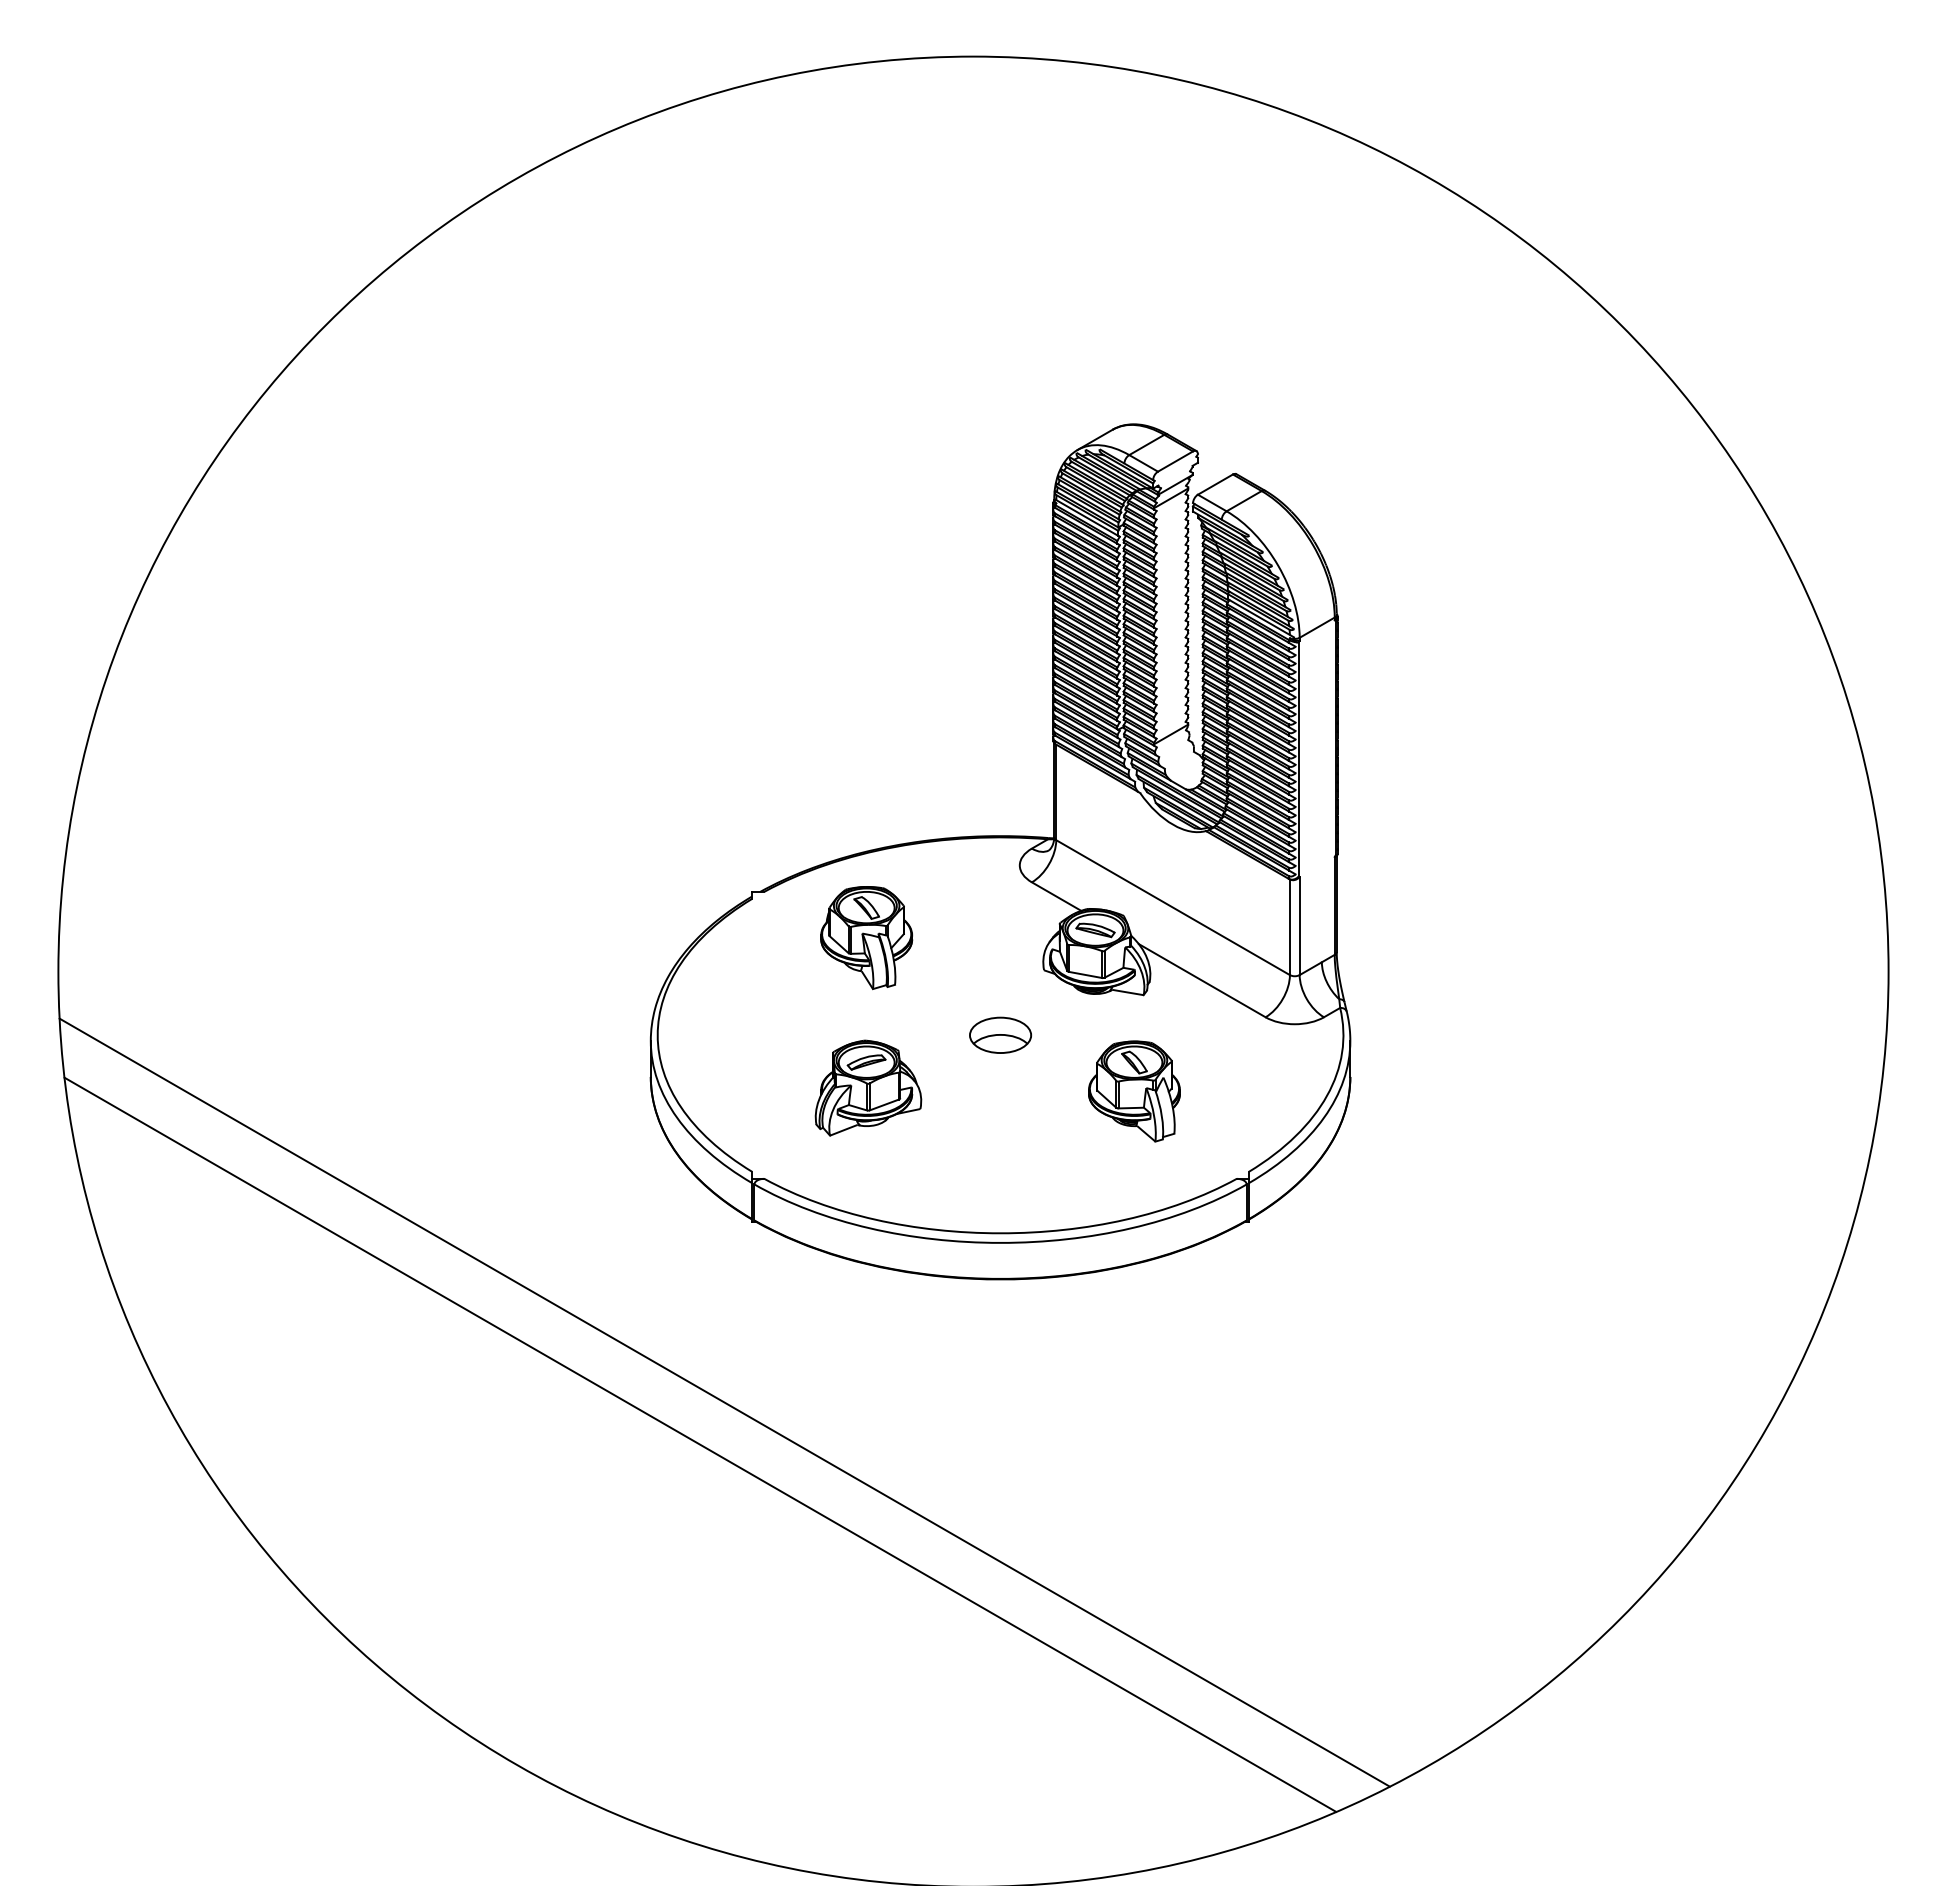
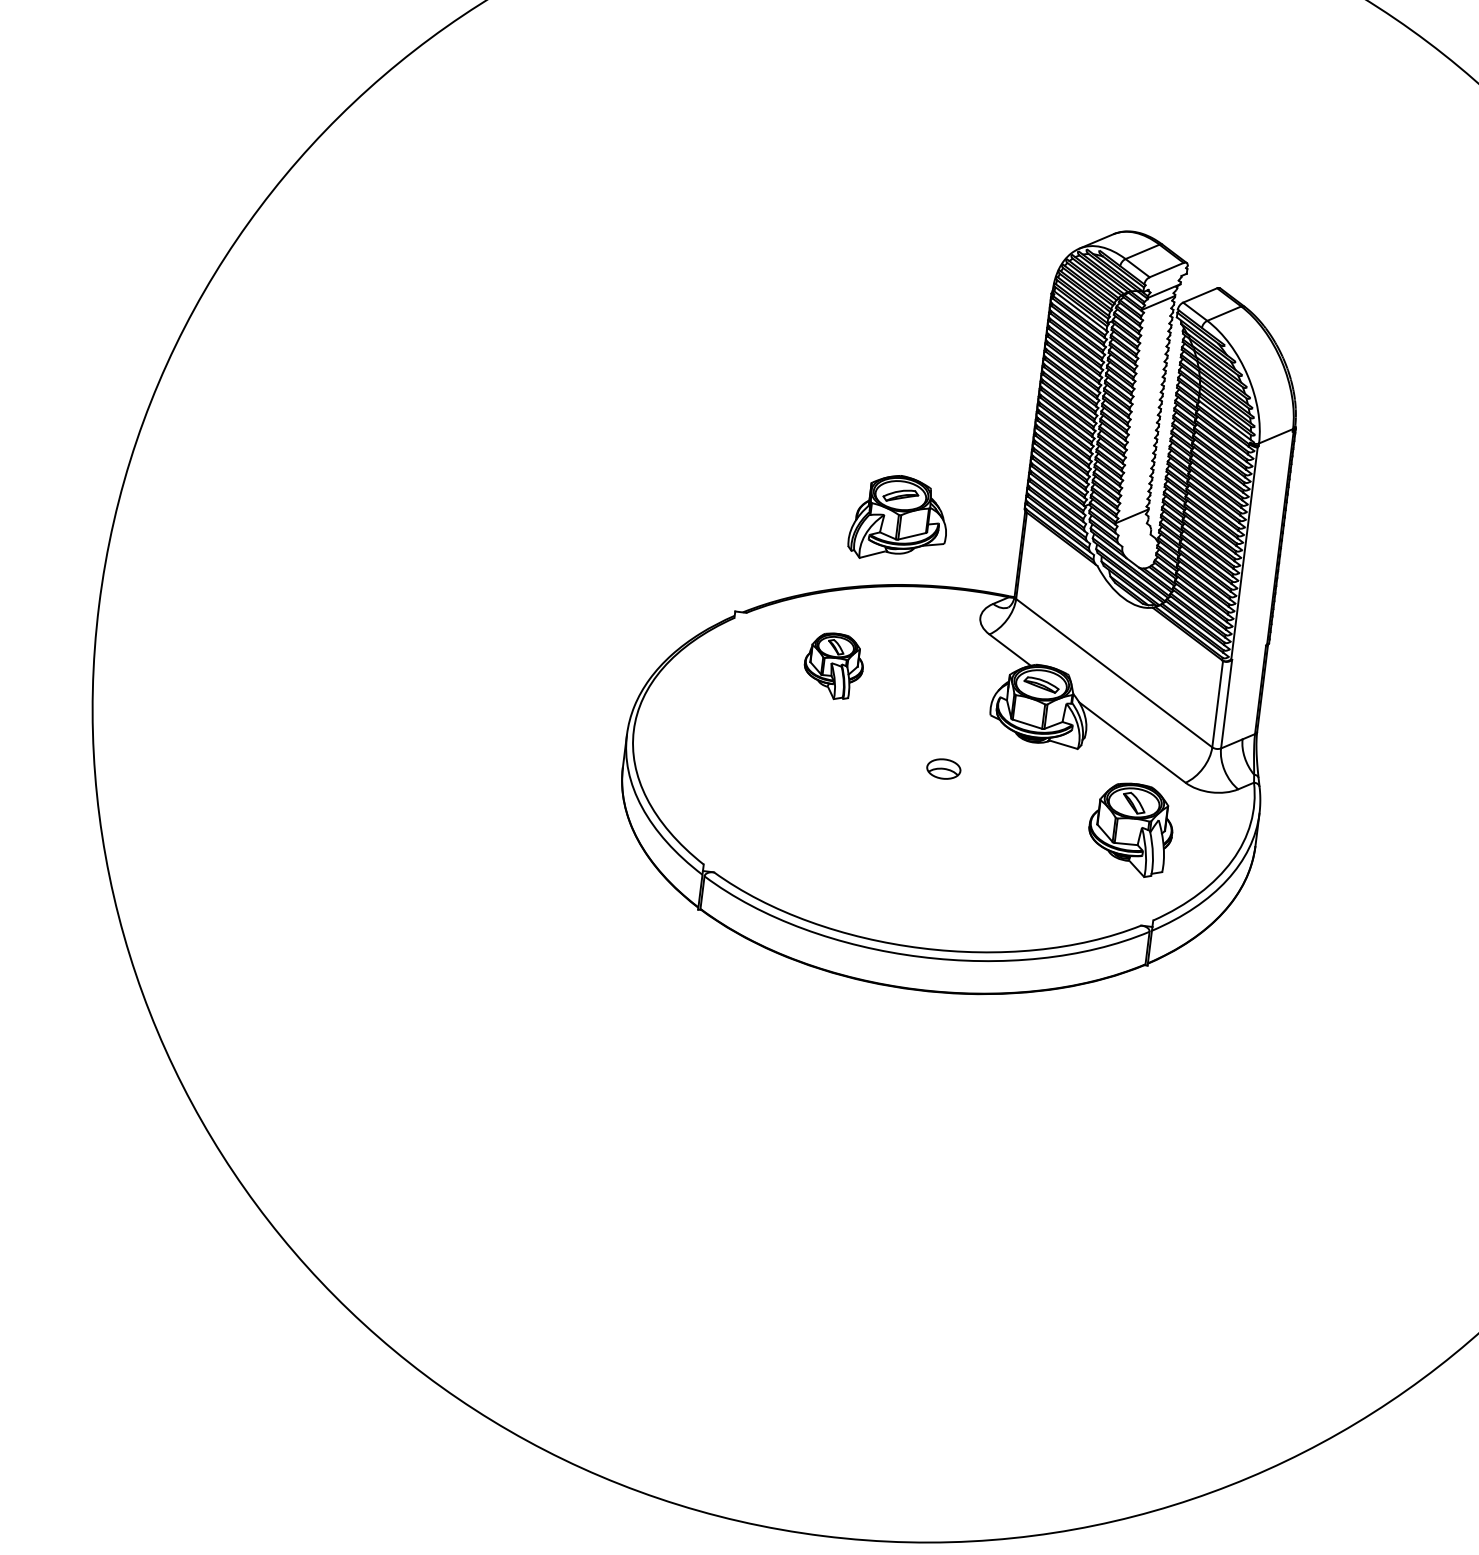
part: (866, 938) -> (833, 666), size x0.7
part: (1000, 1034) -> (943, 768), size x0.6
part: (868, 1087) -> (899, 518), moved
part: (1134, 1091) -> (1130, 829), moved
line: (724, 1402) -> (652, 1070), removed
line: (700, 1444) -> (626, 1105), removed

